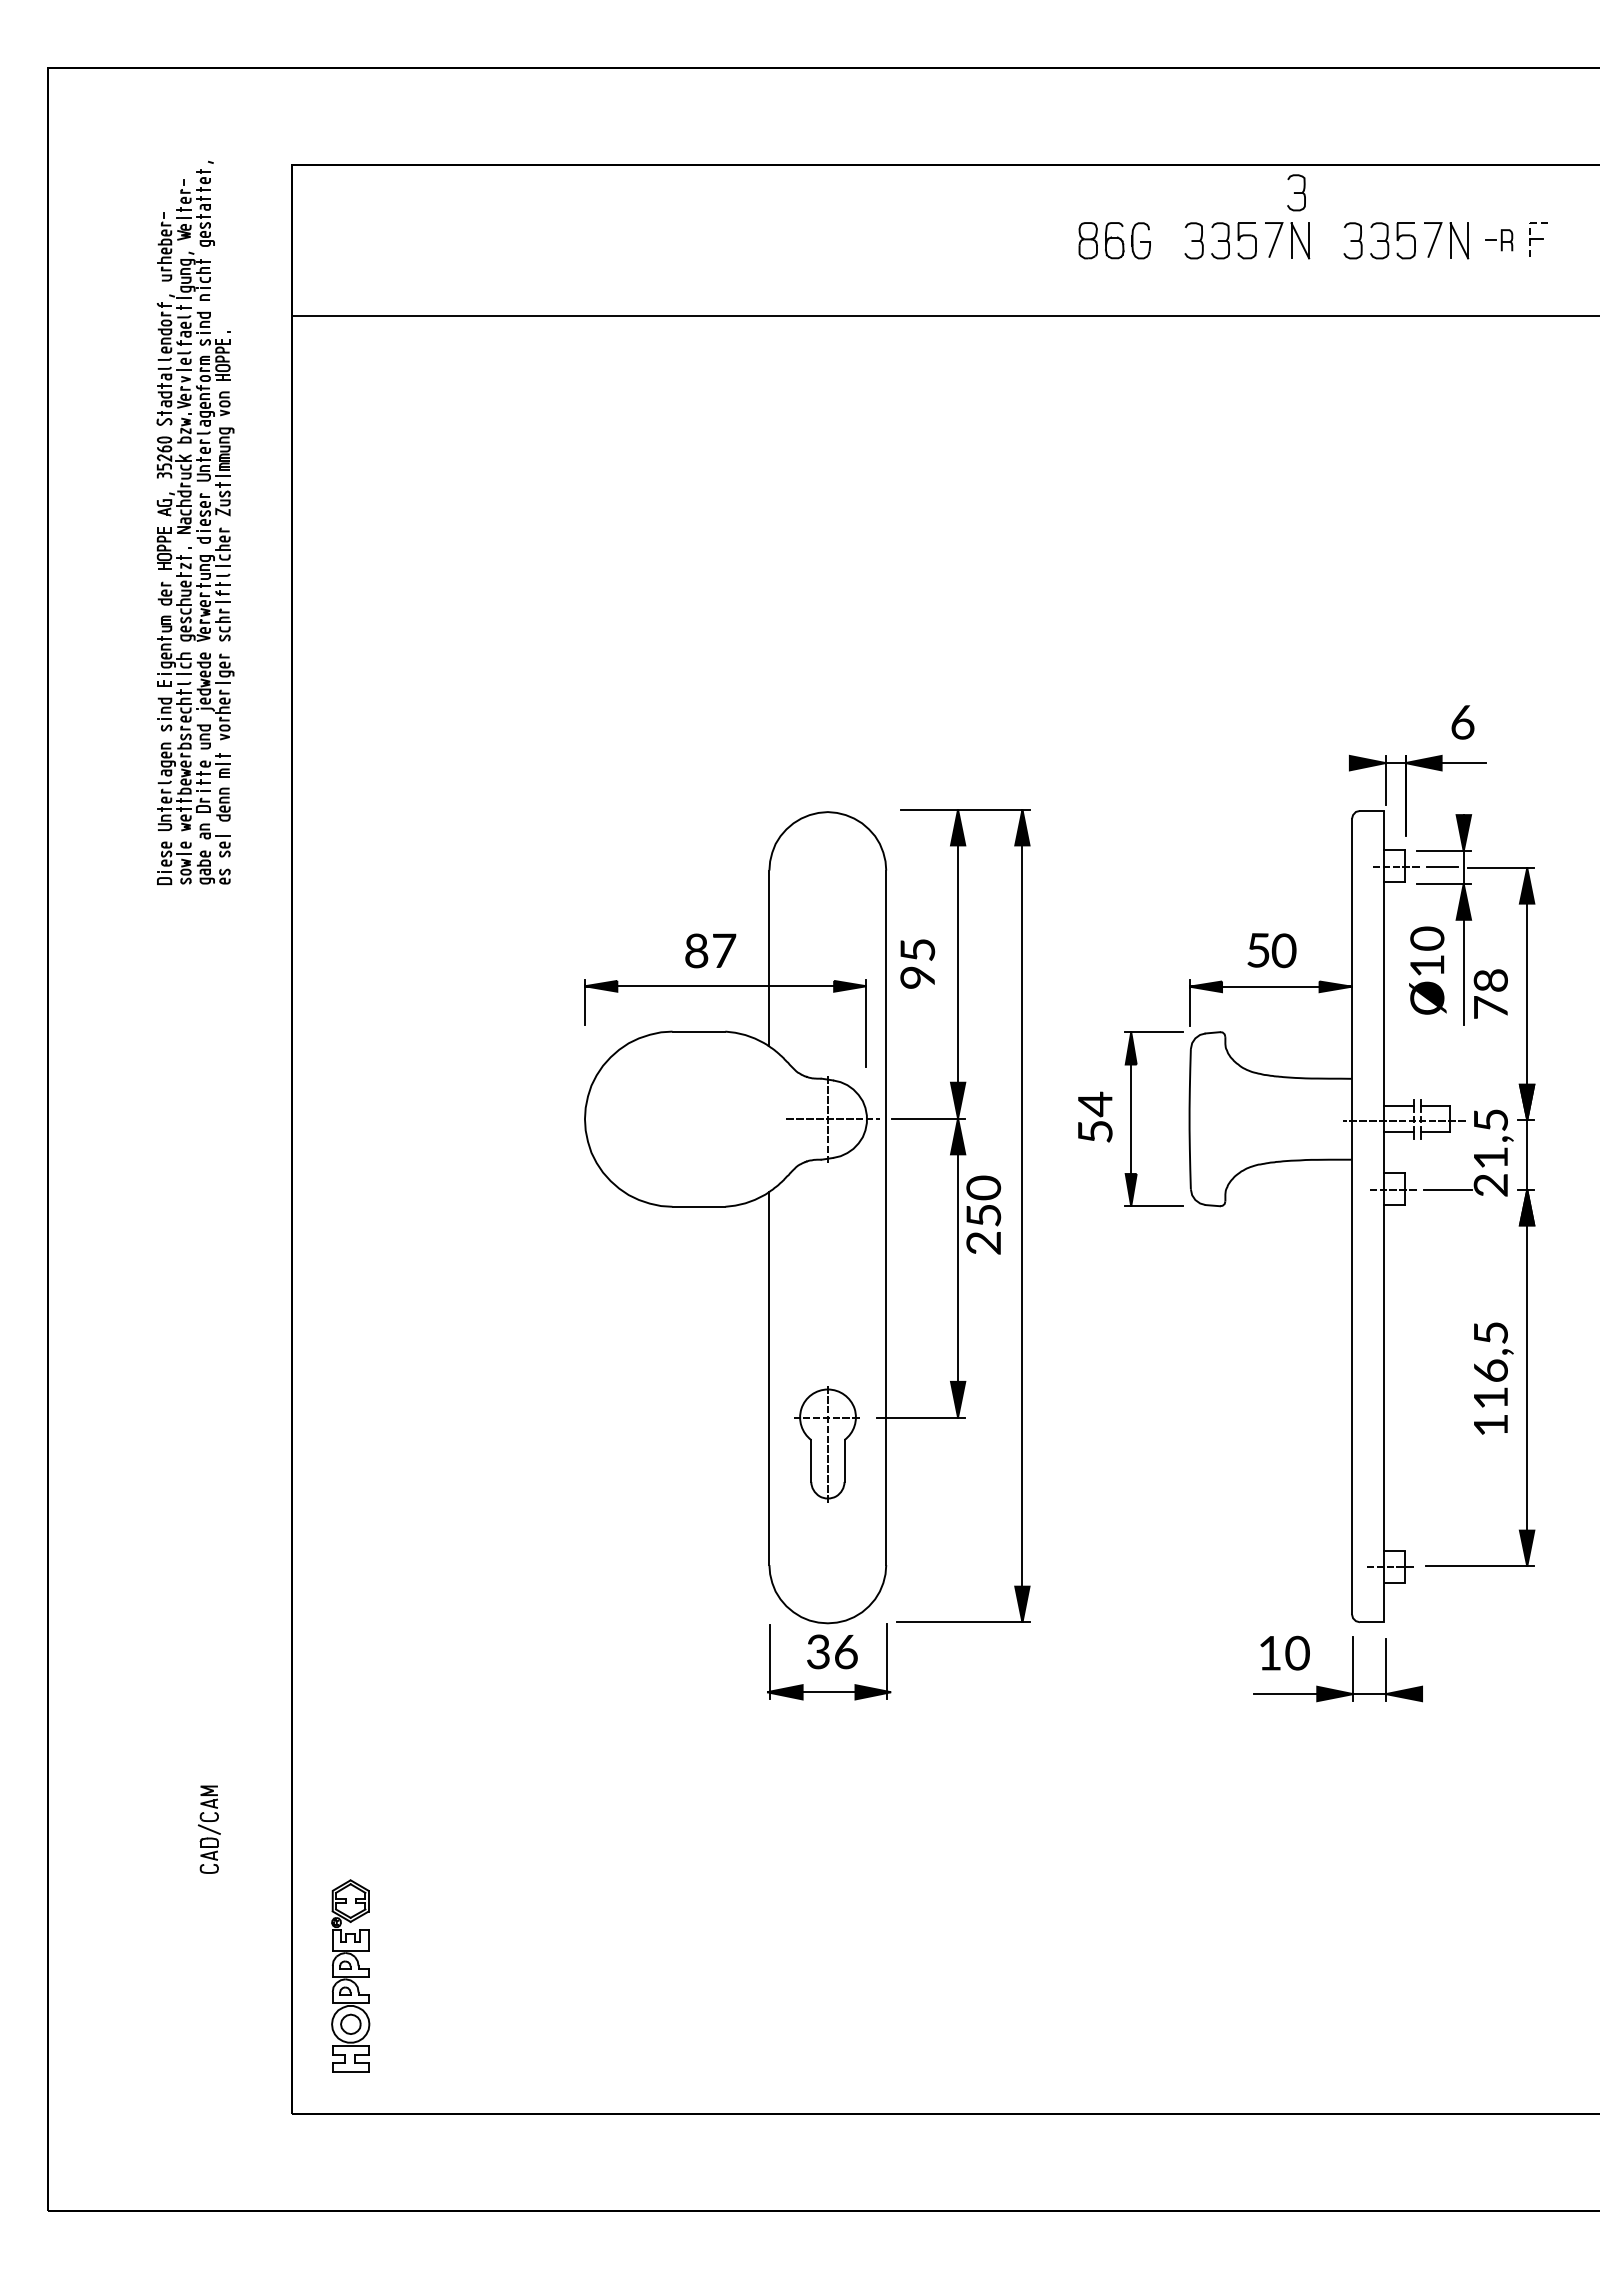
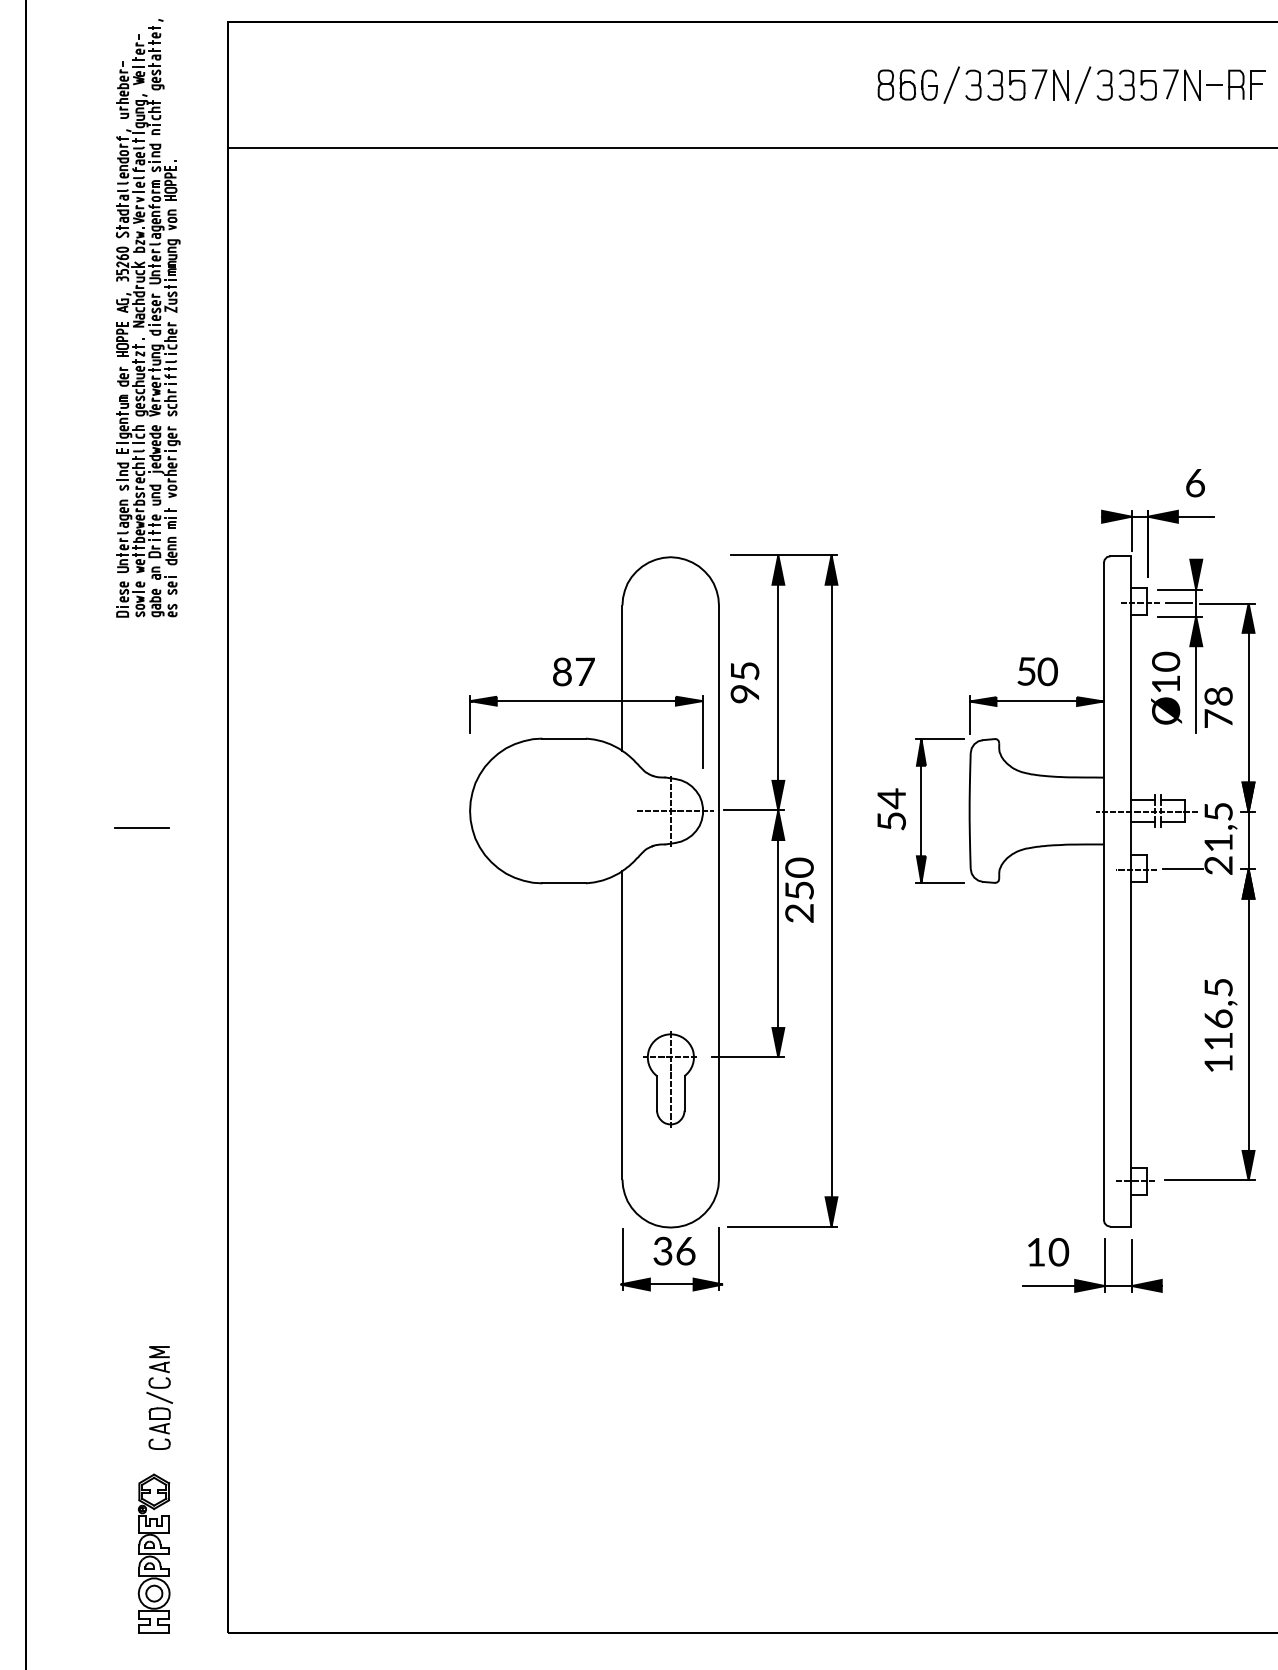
part: (1296, 192) -> (1057, 45), removed
line: (1530, 232) -> (1251, 78), dashed -> solid
line: (1167, 240) -> (951, 84), added
line: (1326, 240) -> (1082, 84), added
part: (1498, 240) -> (1224, 84), size x1.67
line: (187, 1139) -> (141, 827), added
part: (209, 1829) -> (159, 1397), size x1.43
part: (350, 1975) -> (154, 1553), moved

